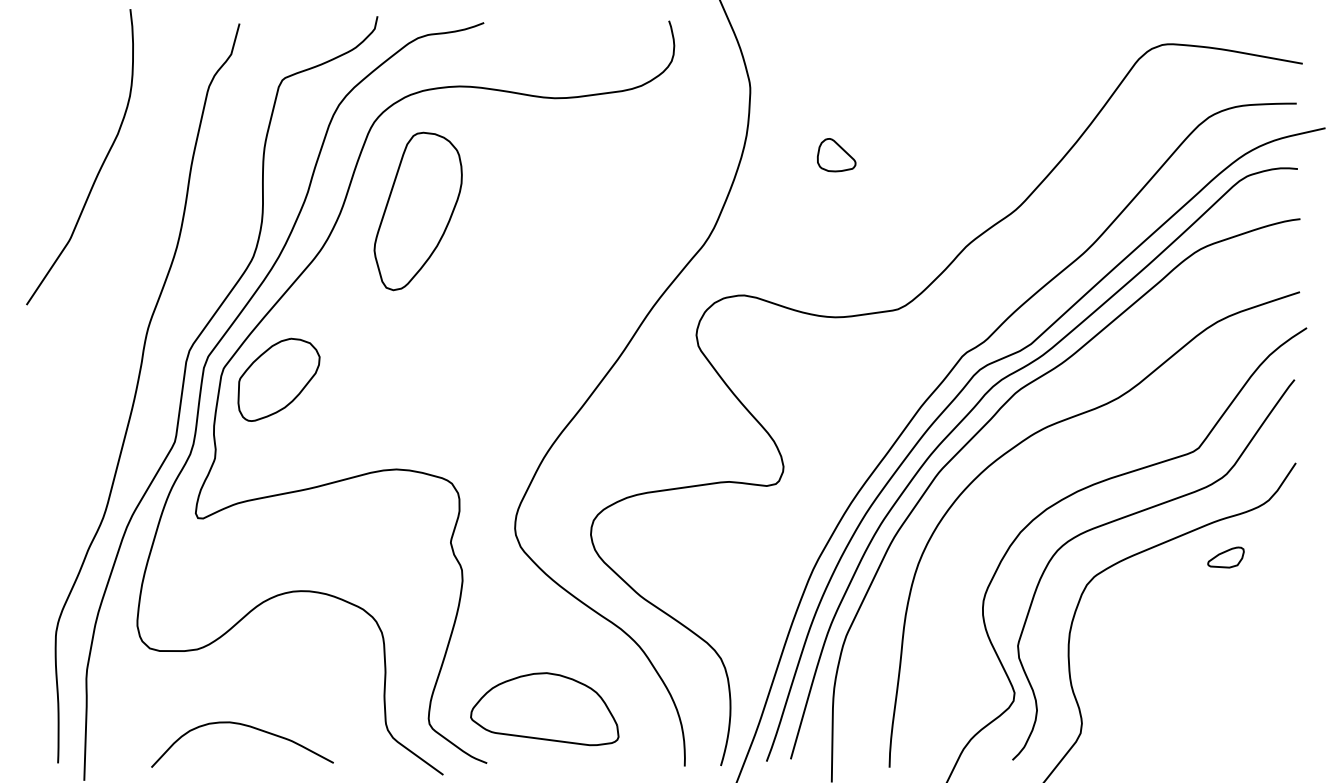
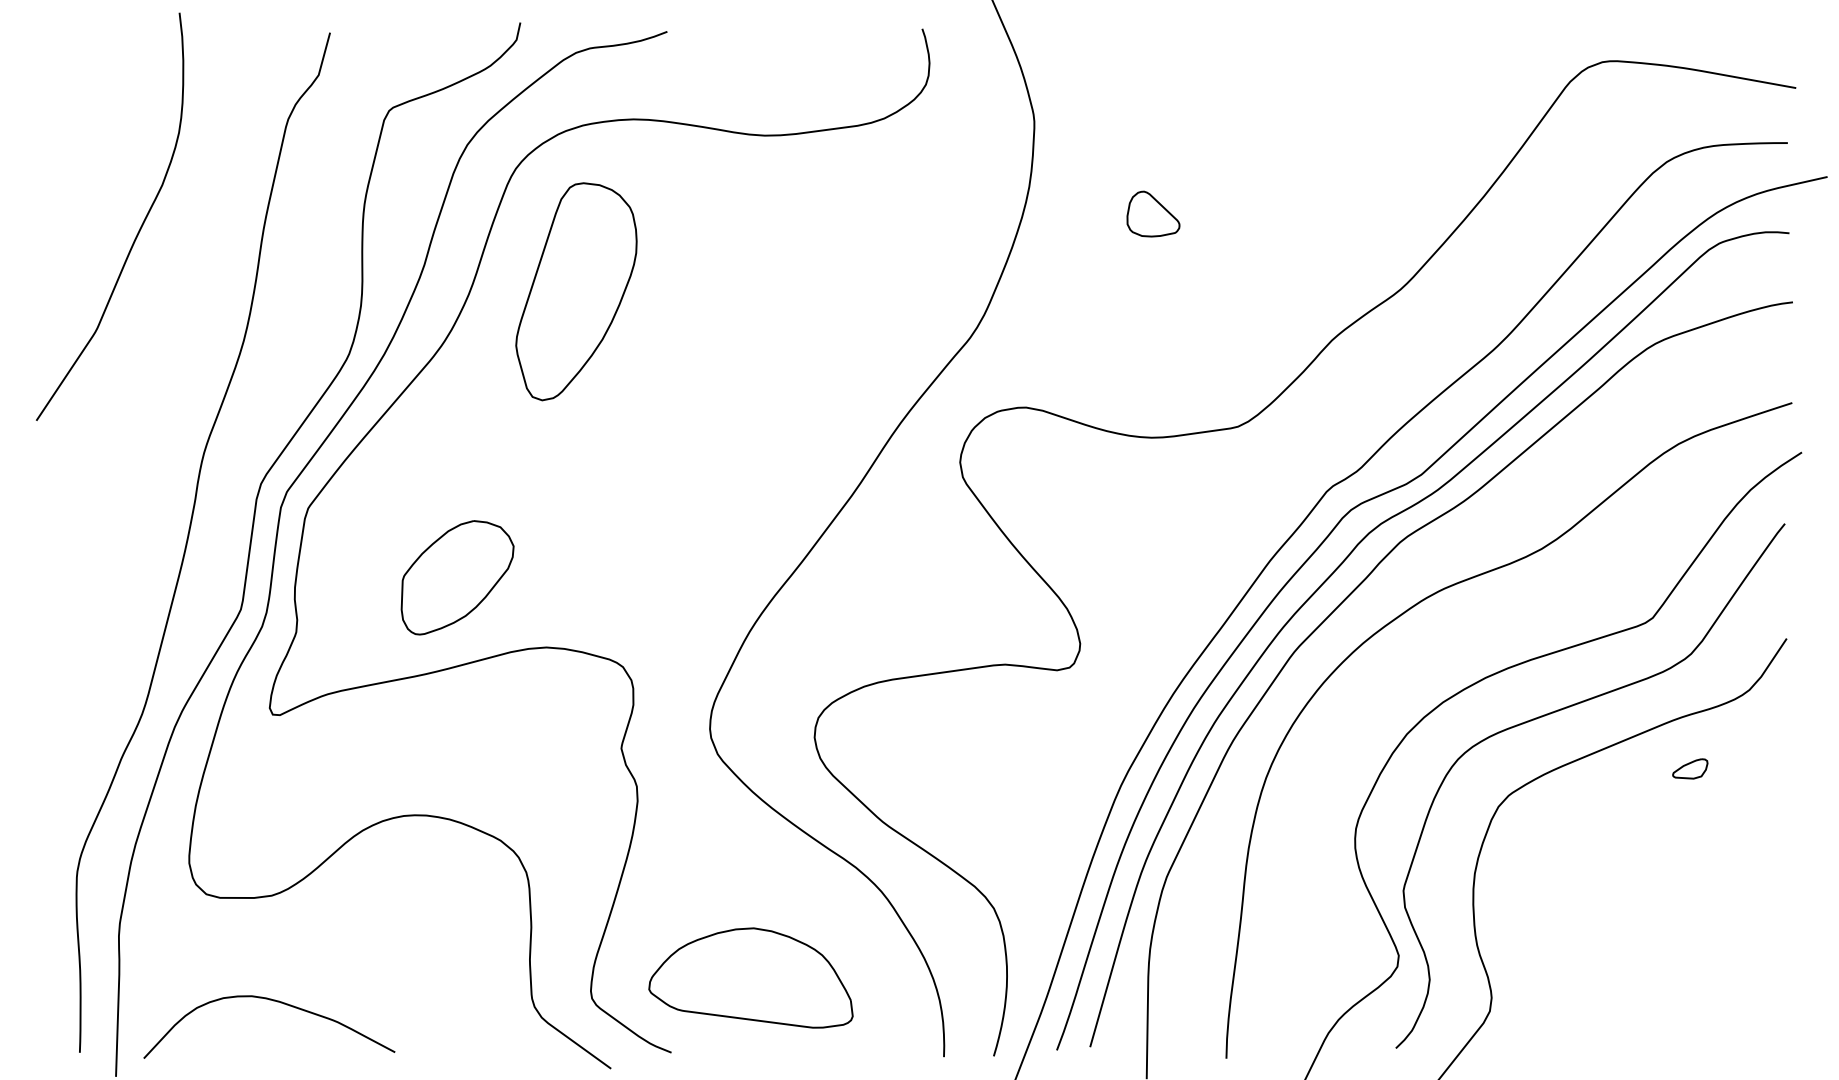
part: (278, 379) -> (456, 577), moved
part: (1225, 557) -> (1689, 768), size x0.7
curve: (245, 726) -> (273, 1001), moved

